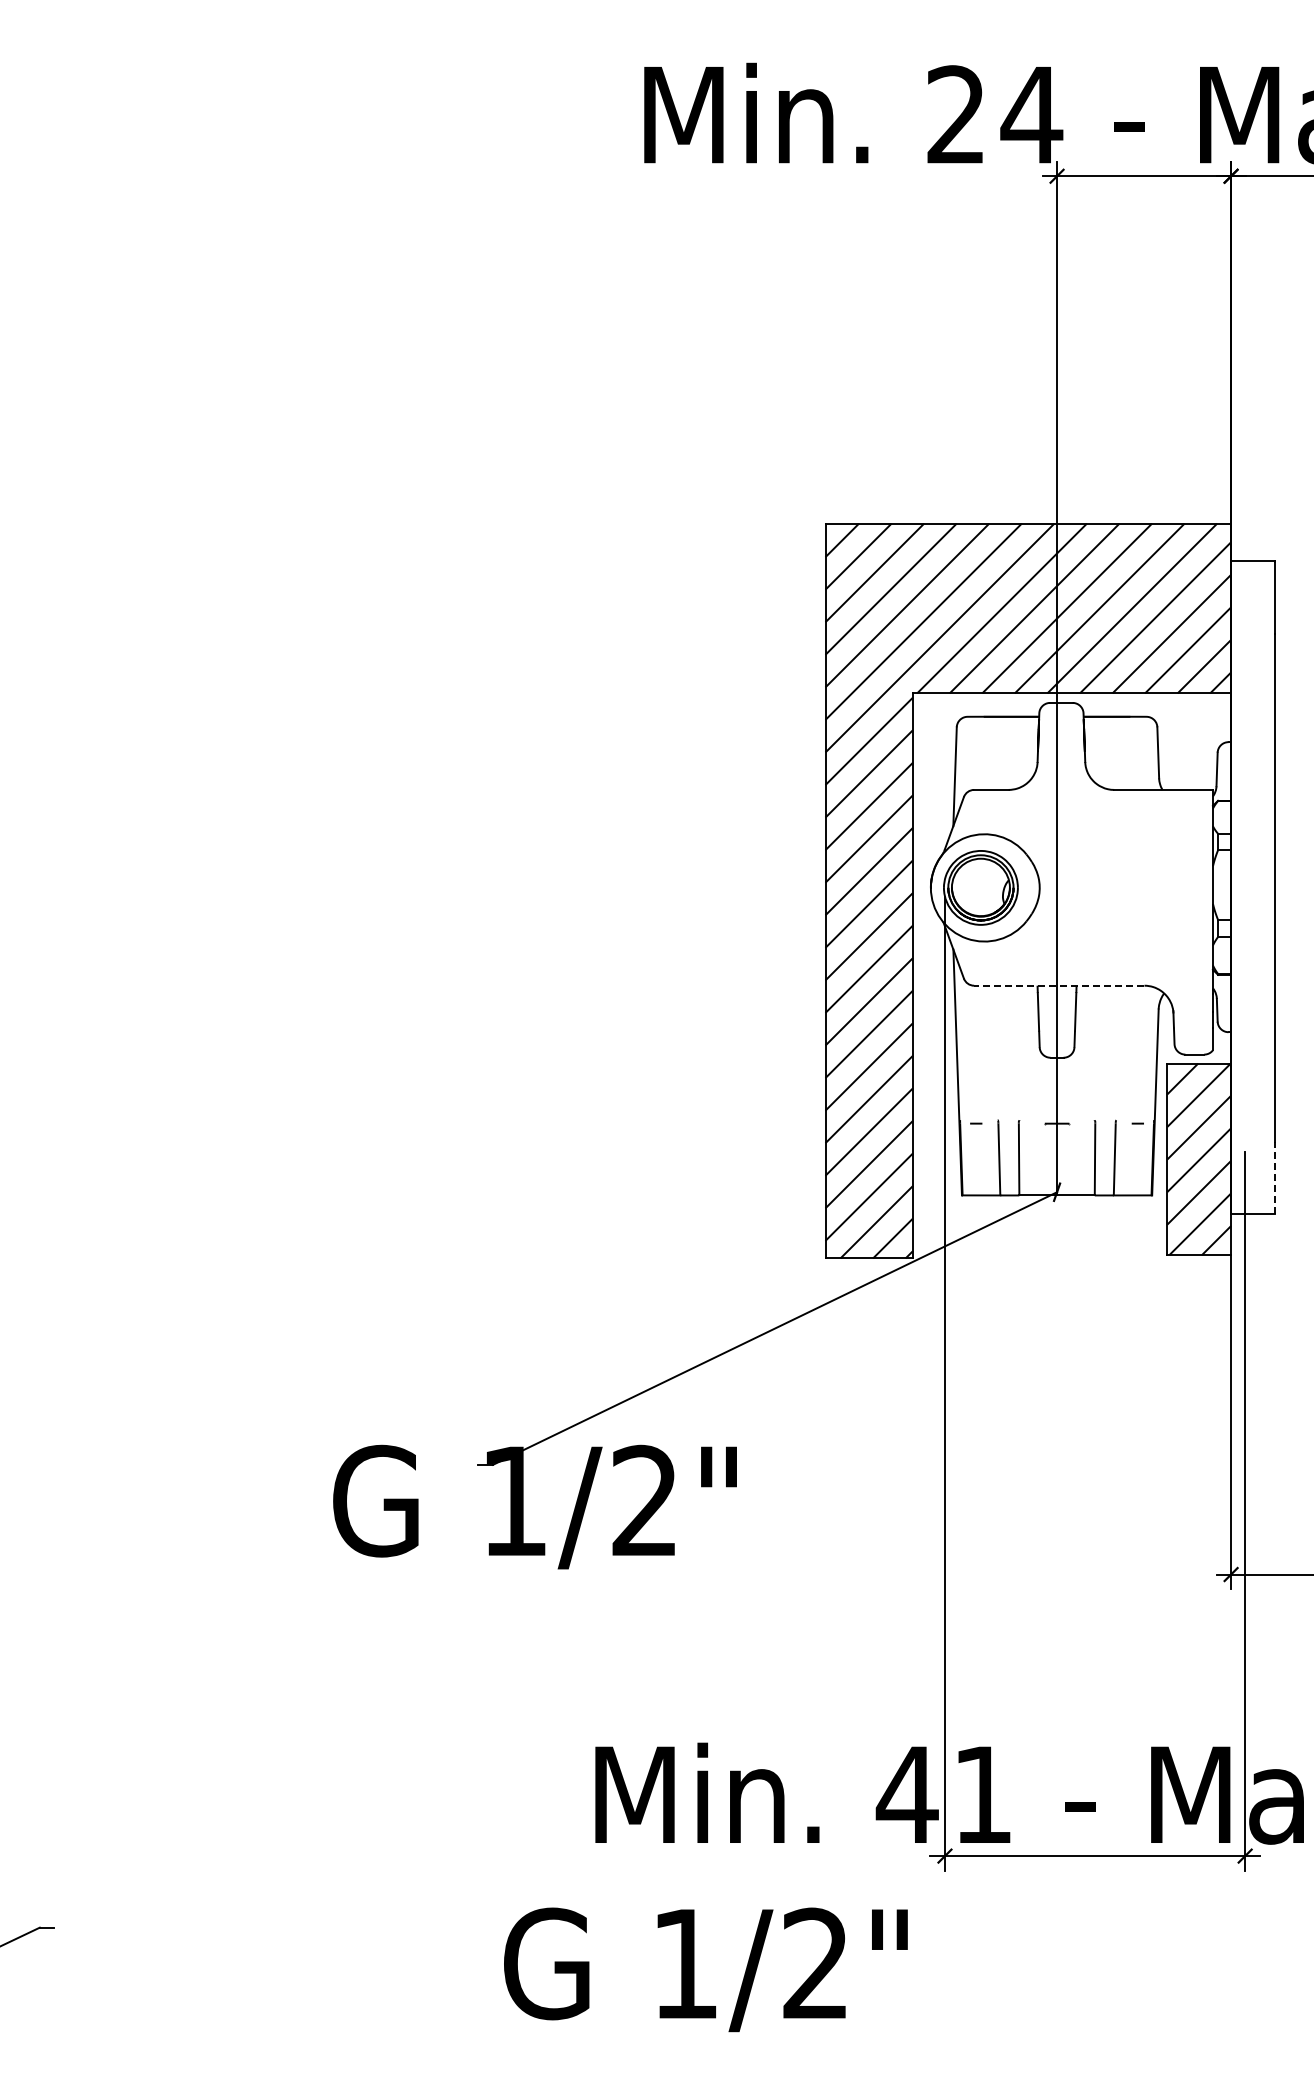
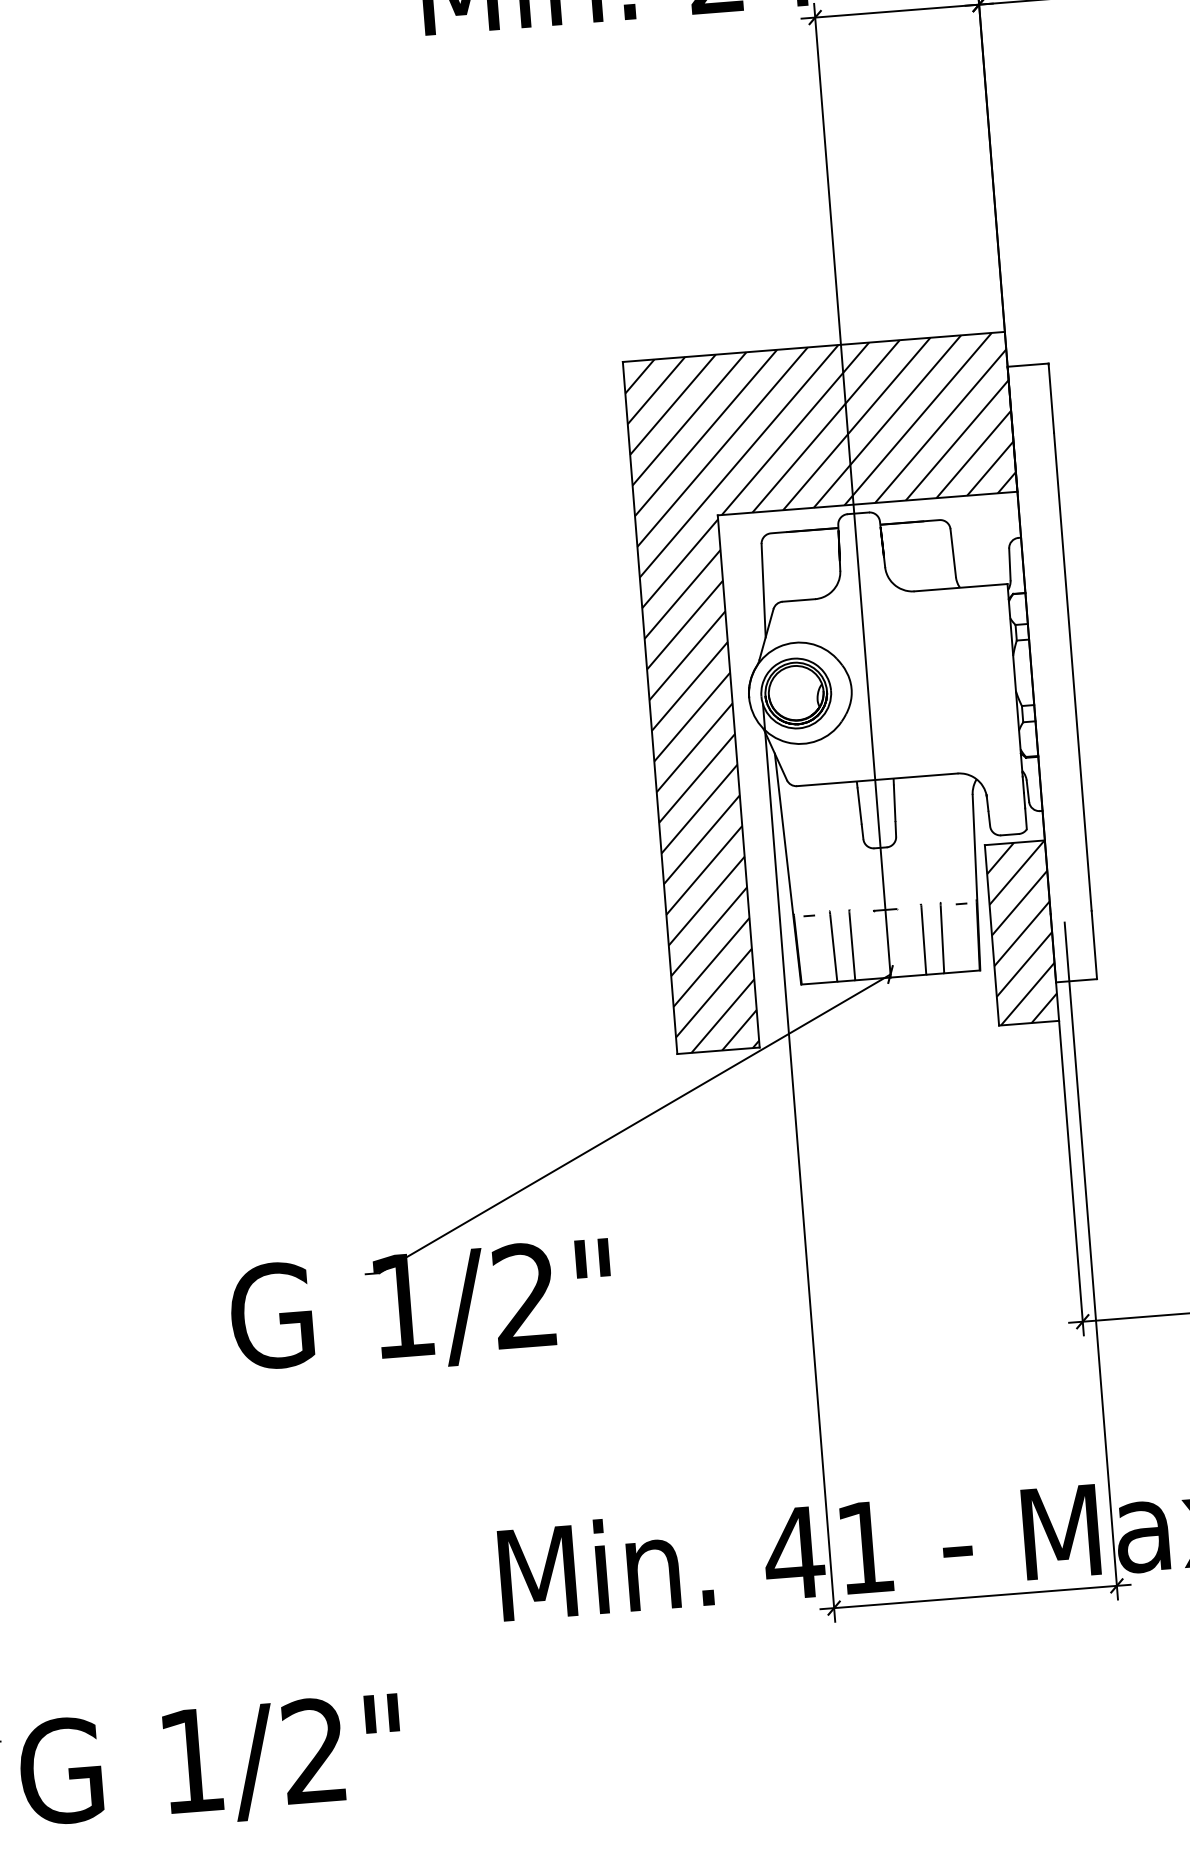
line: (1058, 985) -> (876, 779), dashed -> solid
line: (1274, 1177) -> (1094, 944), dashed -> solid
text: (705, 1969) -> (211, 1764), moved

